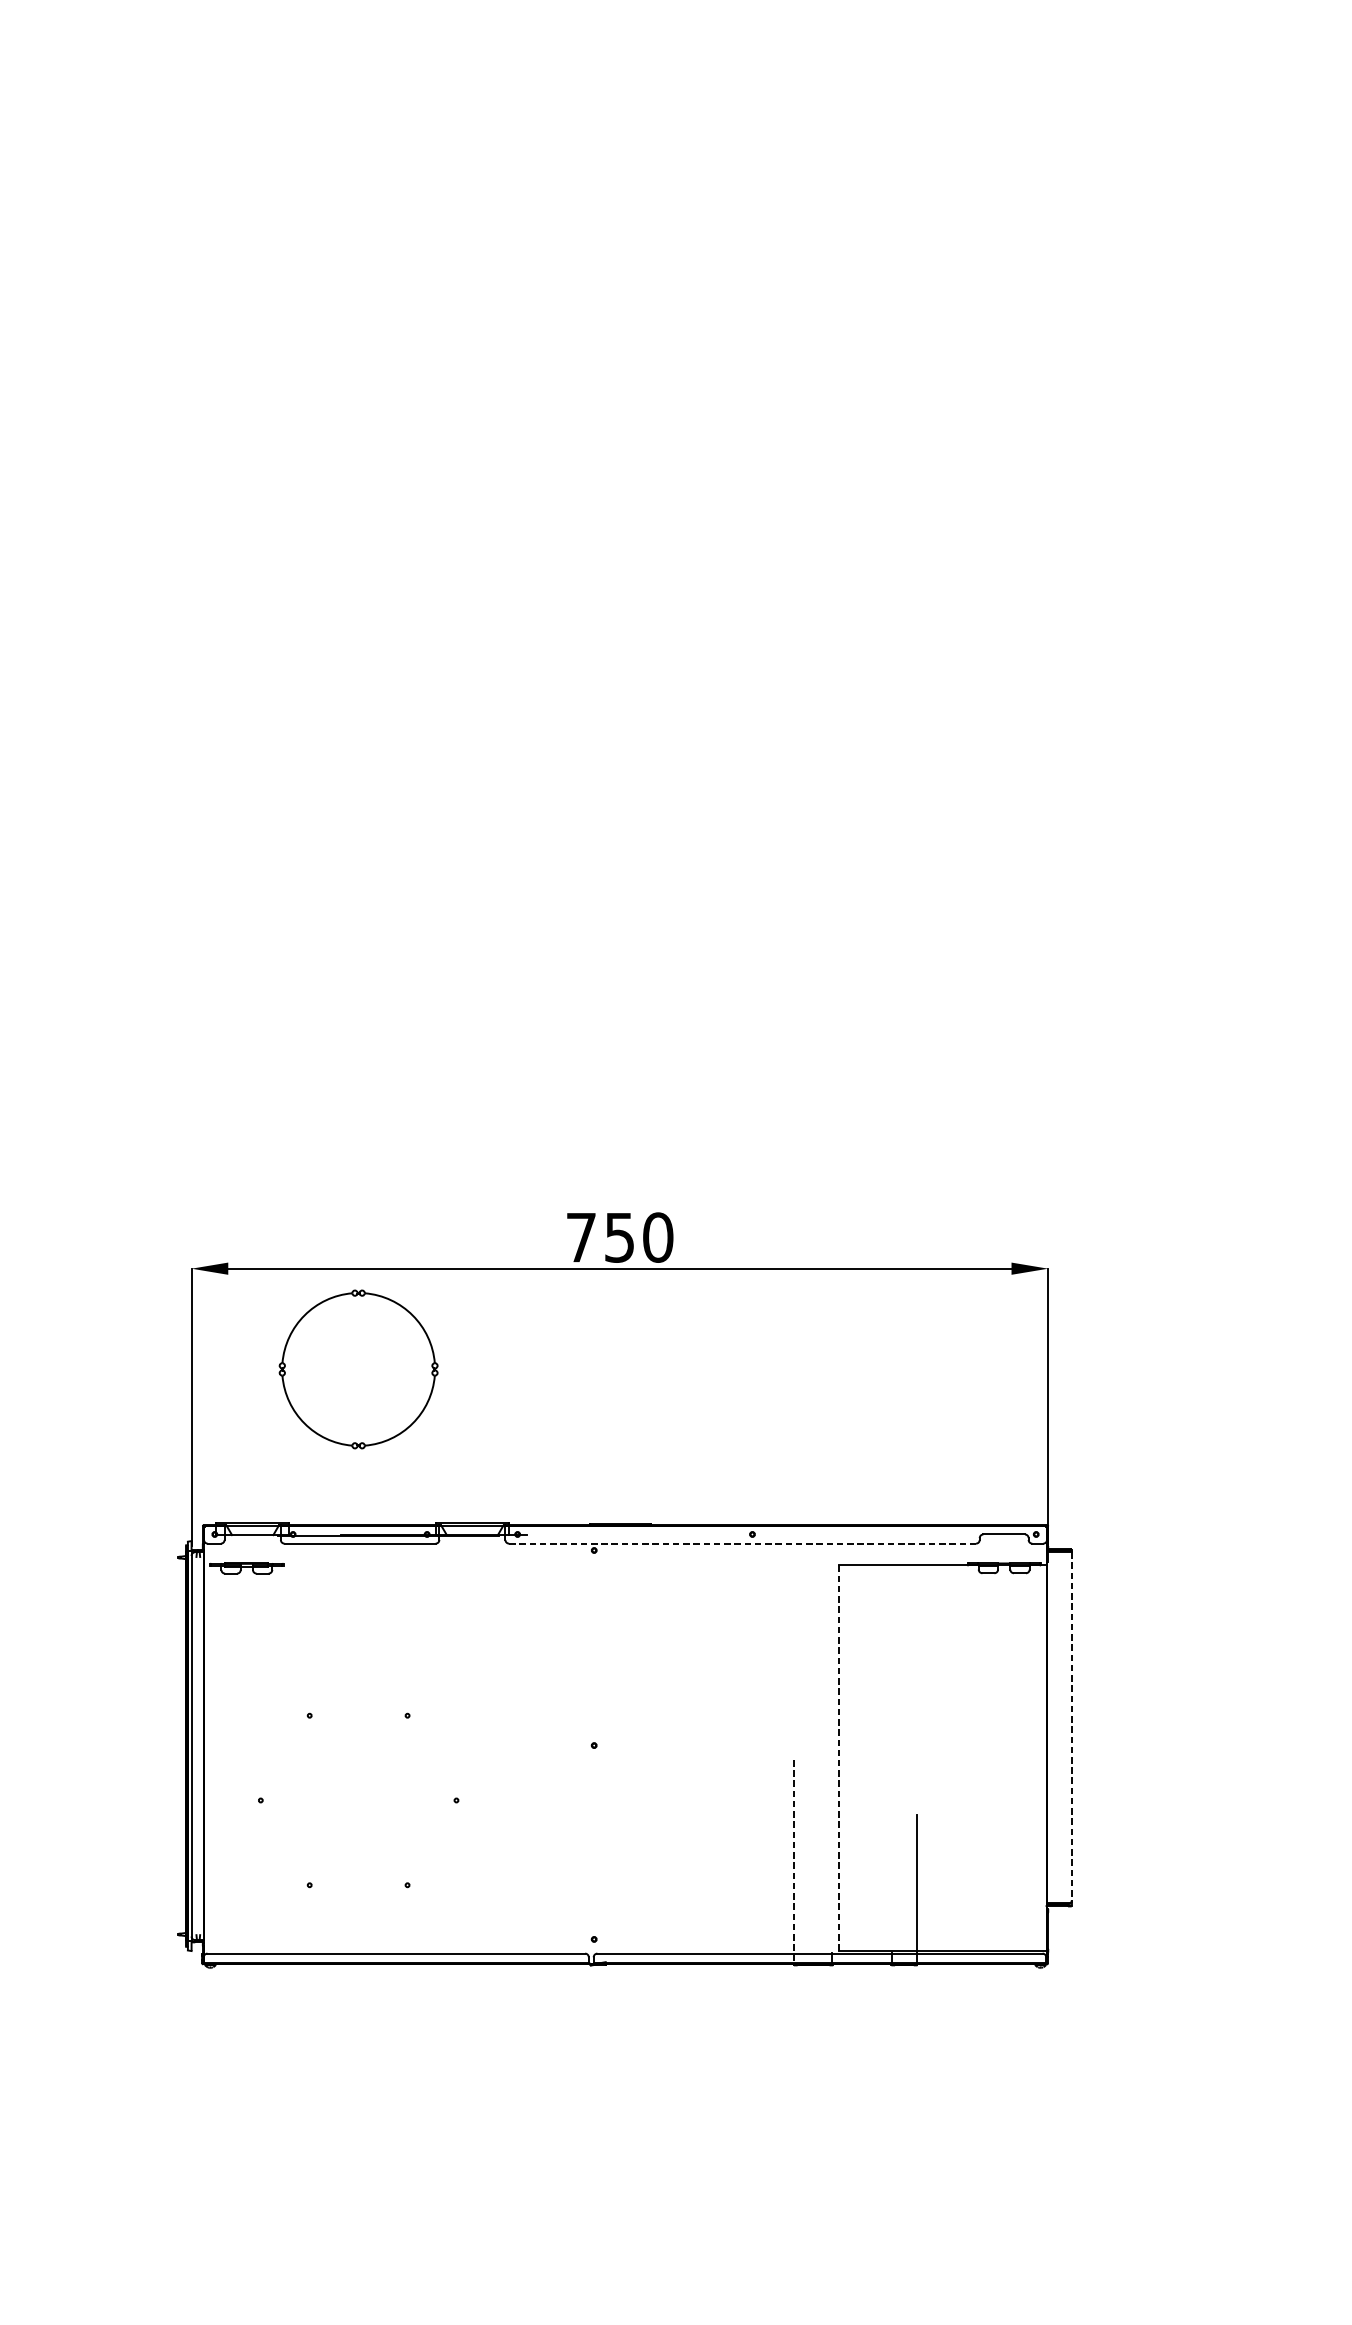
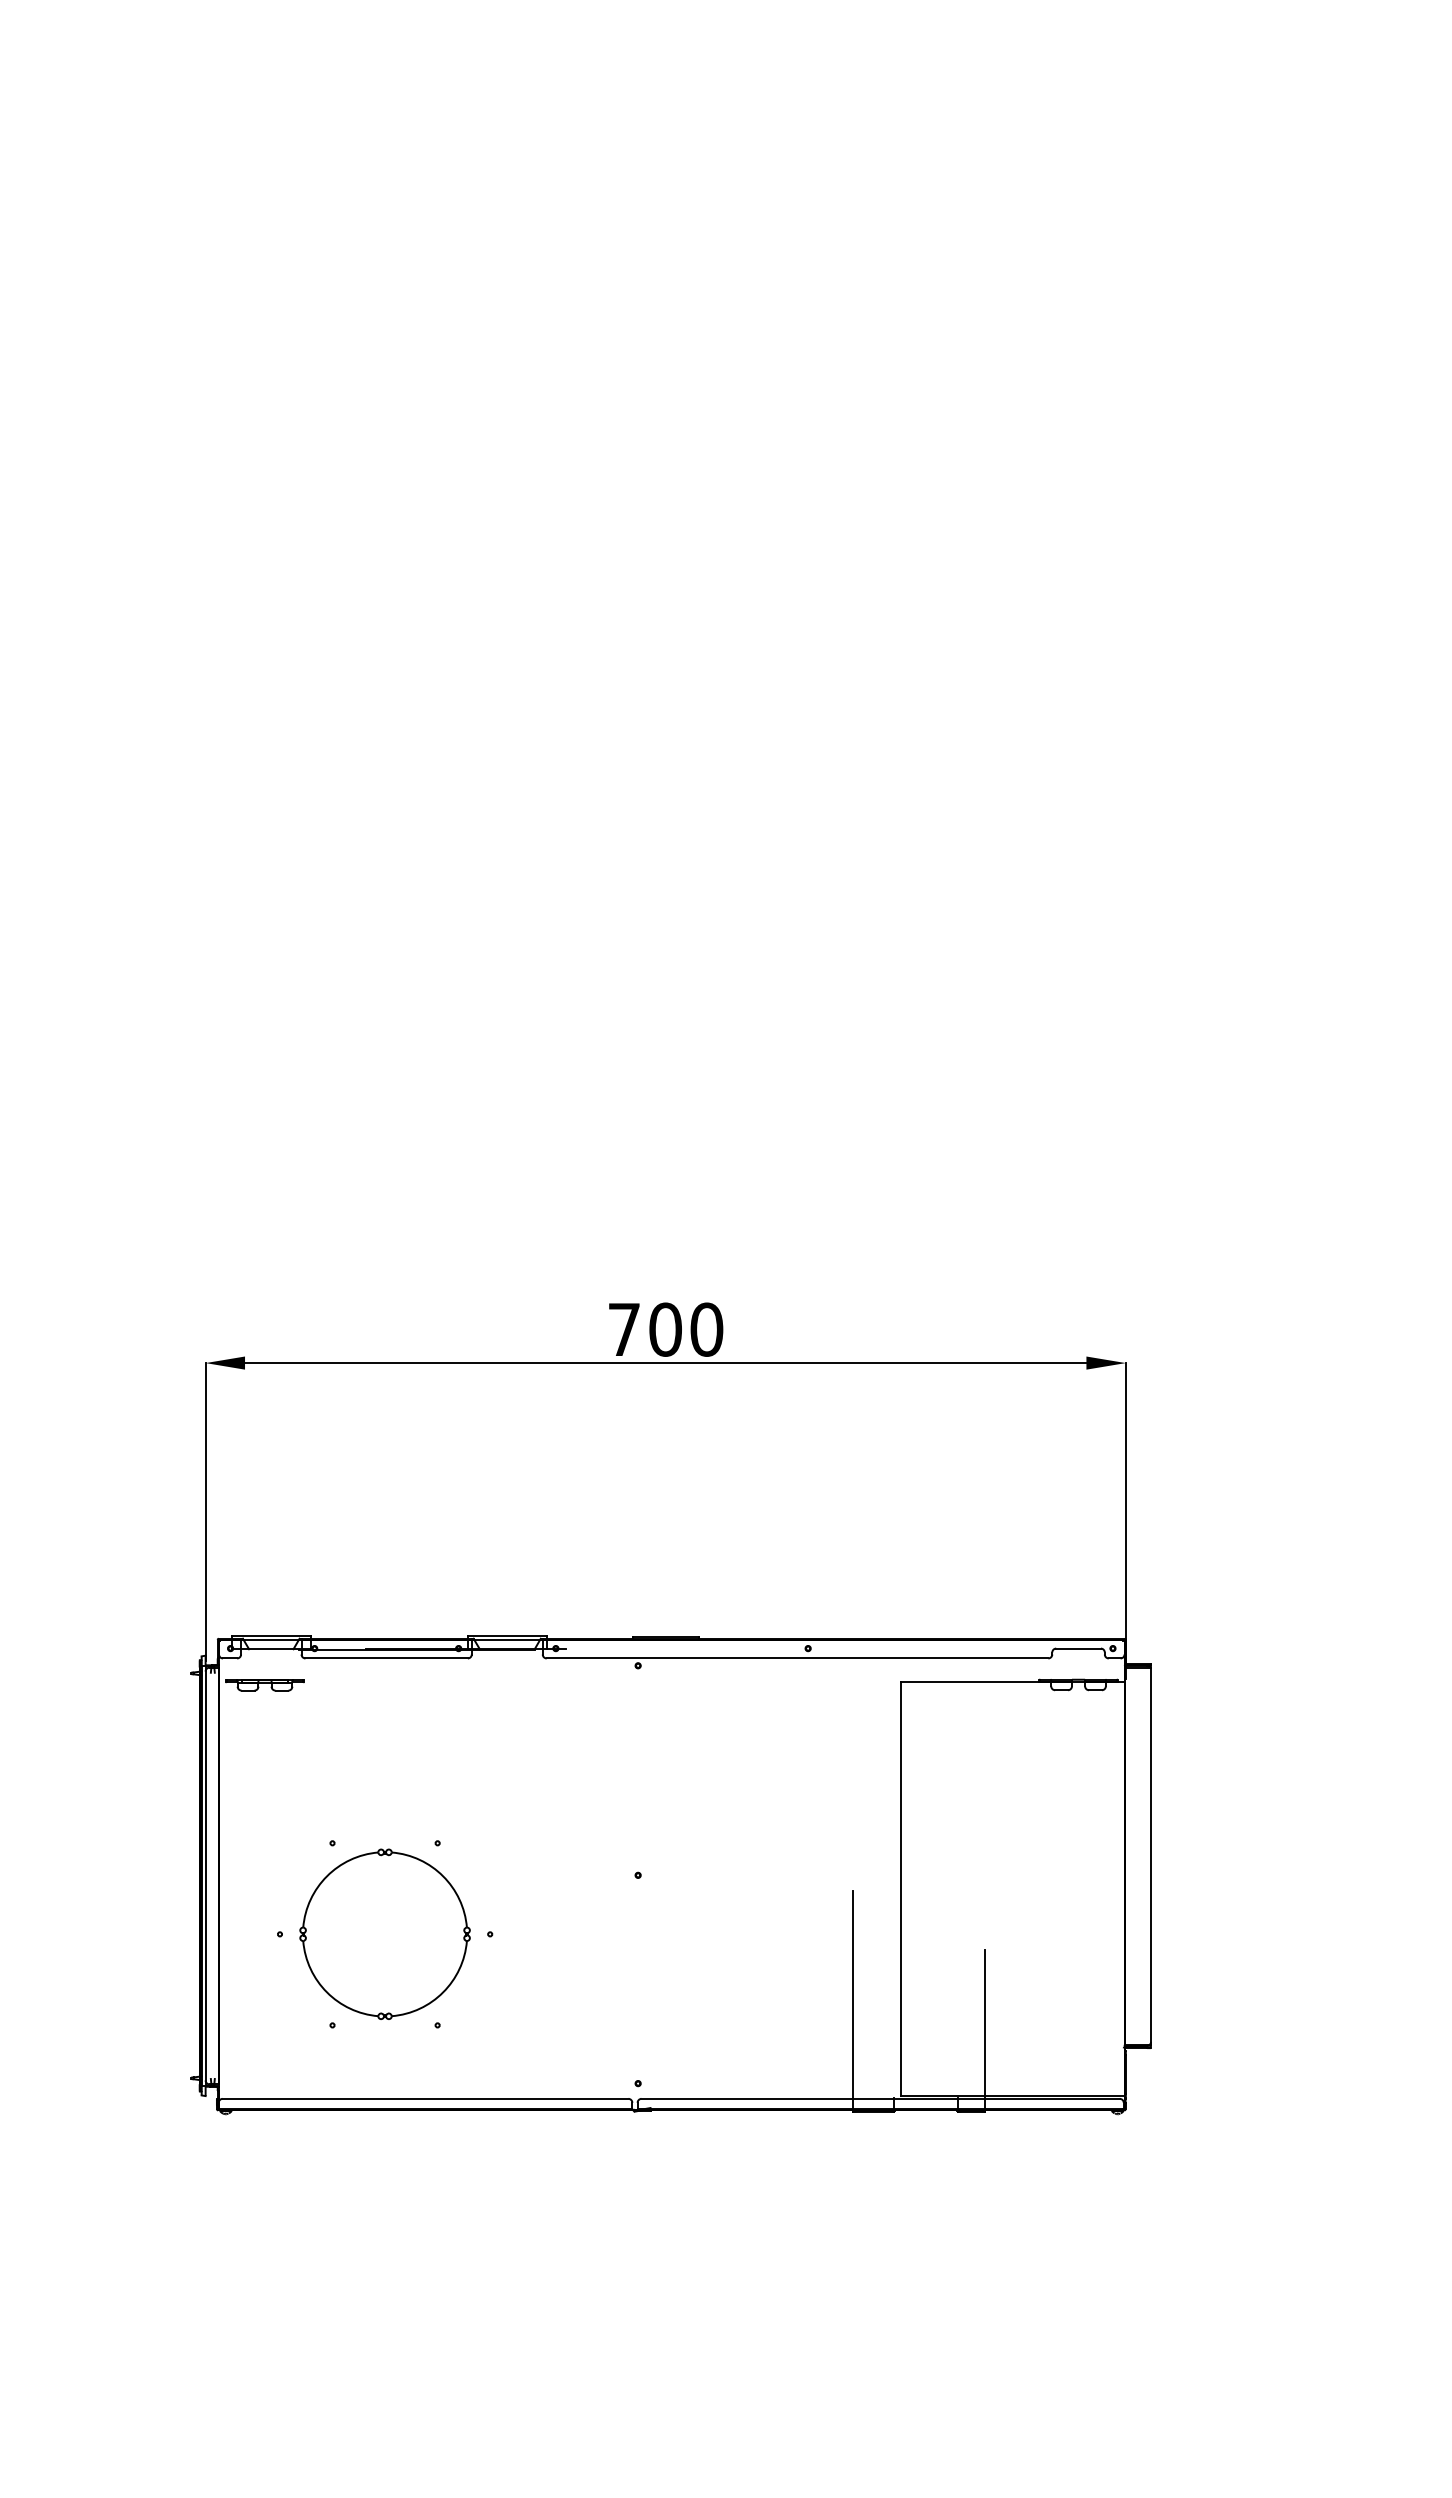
text: (619, 1237) -> (665, 1329), 750 -> 700
part: (358, 1368) -> (384, 1933), moved
line: (742, 1543) -> (797, 1658), dashed -> solid
line: (1072, 1728) -> (1151, 1856), dashed -> solid
line: (839, 1757) -> (901, 1888), dashed -> solid
line: (794, 1863) -> (853, 2001), dashed -> solid

